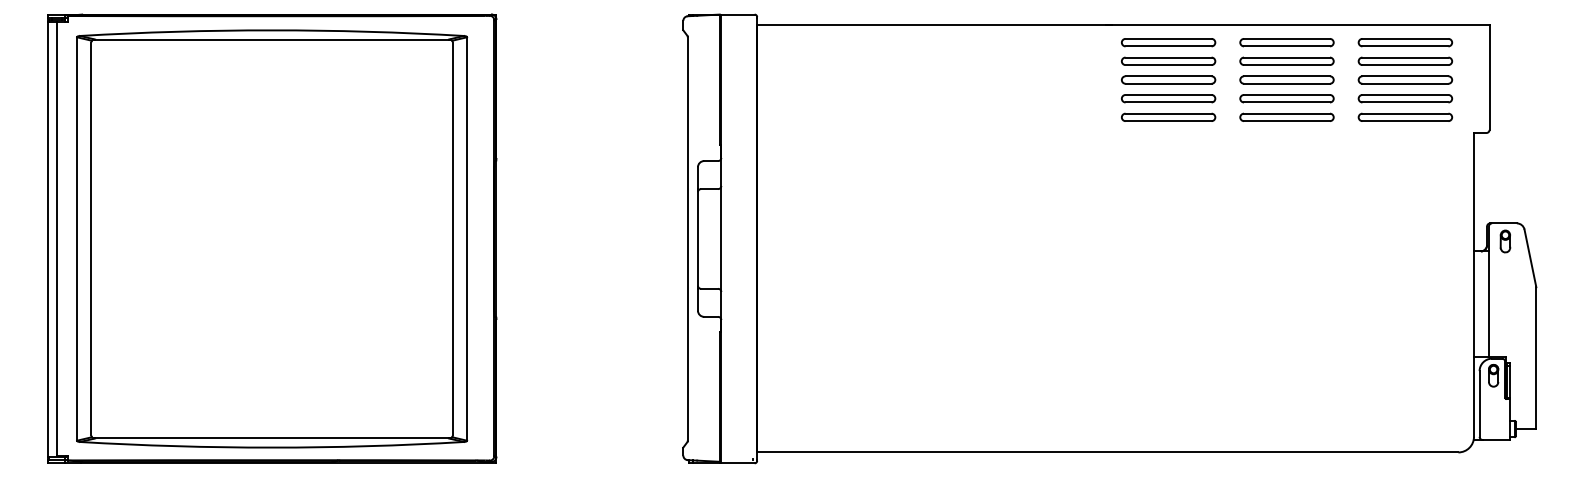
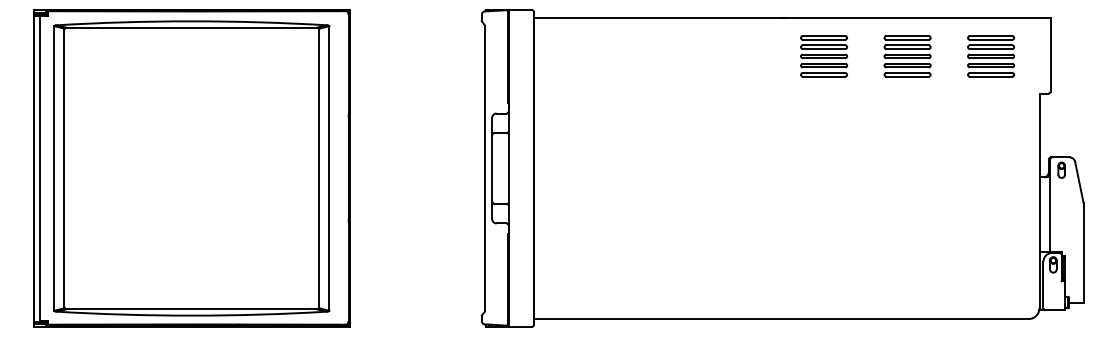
part: (1167, 80) -> (823, 56), size x0.7
part: (1286, 80) -> (907, 56), size x0.7
part: (1404, 80) -> (990, 56), size x0.7

